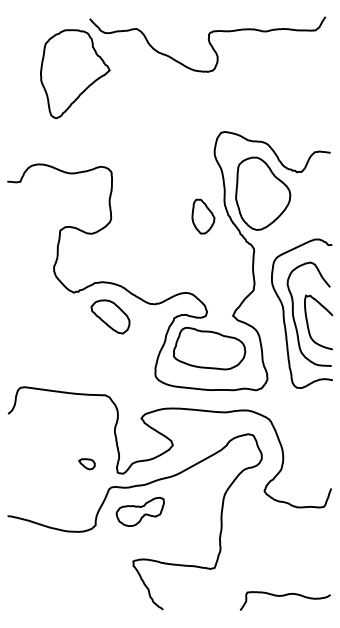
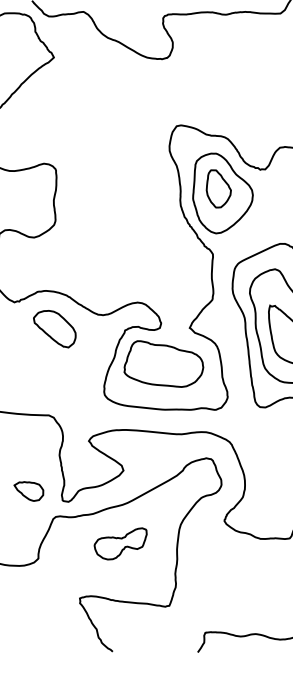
part: (203, 216) -> (218, 188), moved
part: (86, 463) -> (28, 490), size x1.67
part: (139, 511) -> (119, 543), moved

